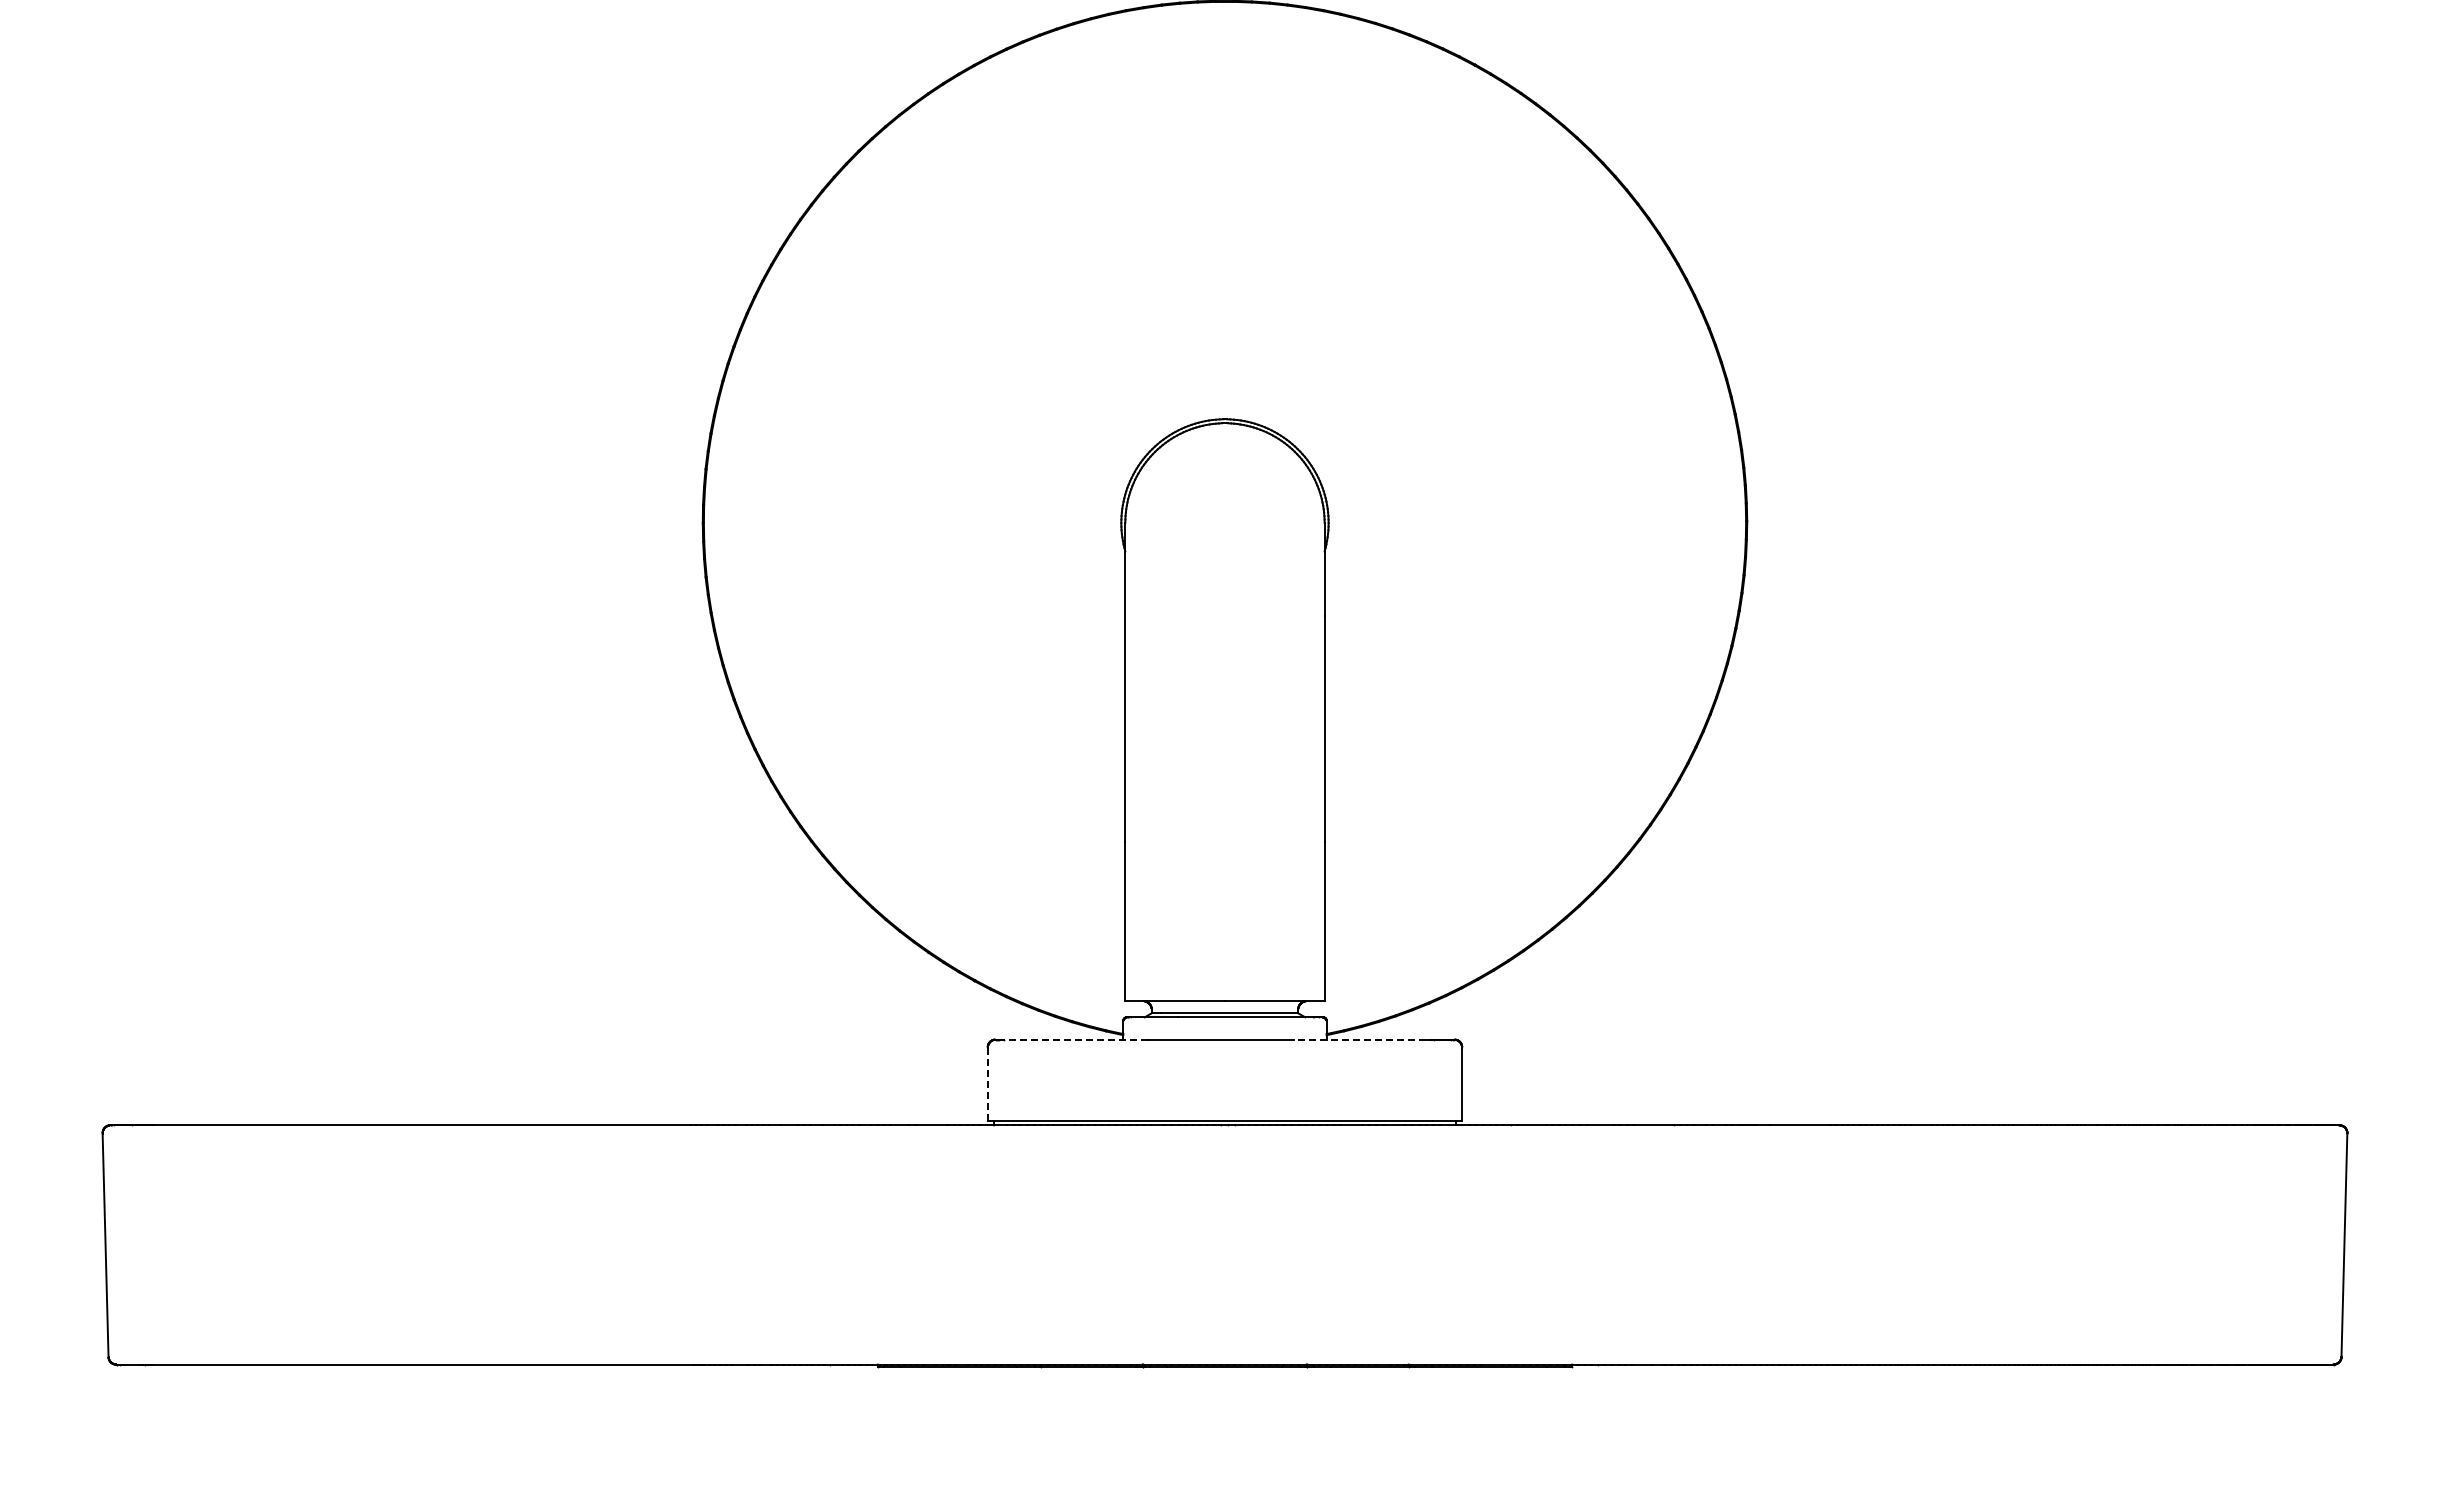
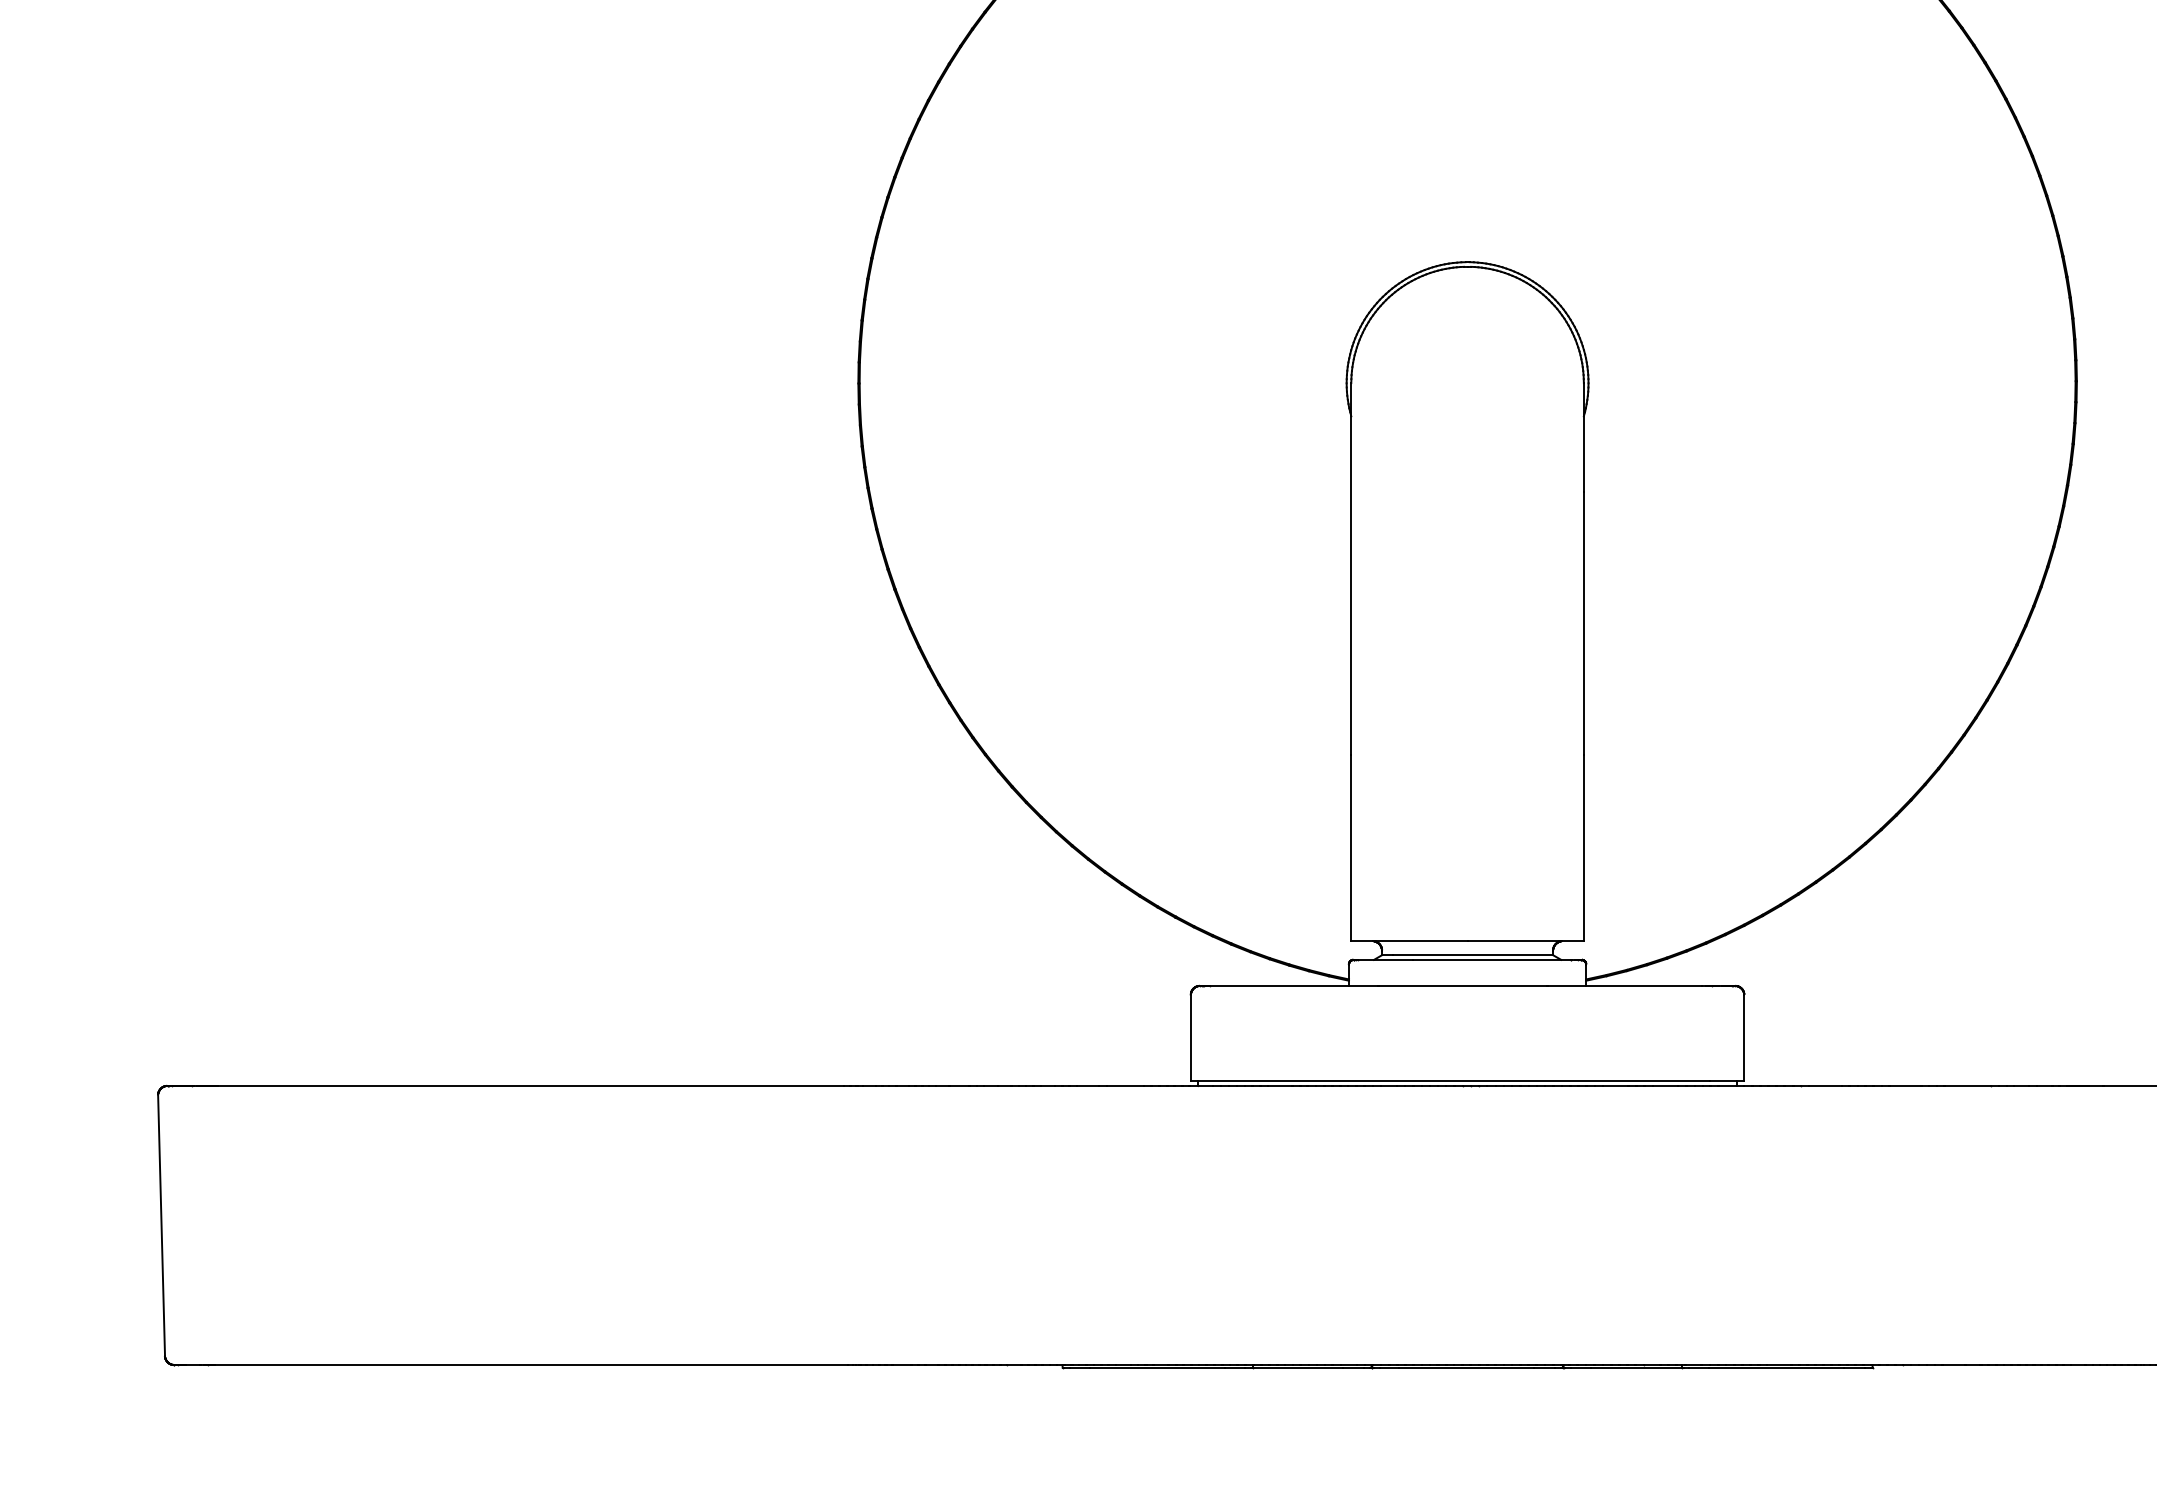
line: (1075, 1039) -> (1293, 985), dashed -> solid
line: (1359, 1039) -> (1624, 985), dashed -> solid
line: (987, 1084) -> (1190, 1038), dashed -> solid

